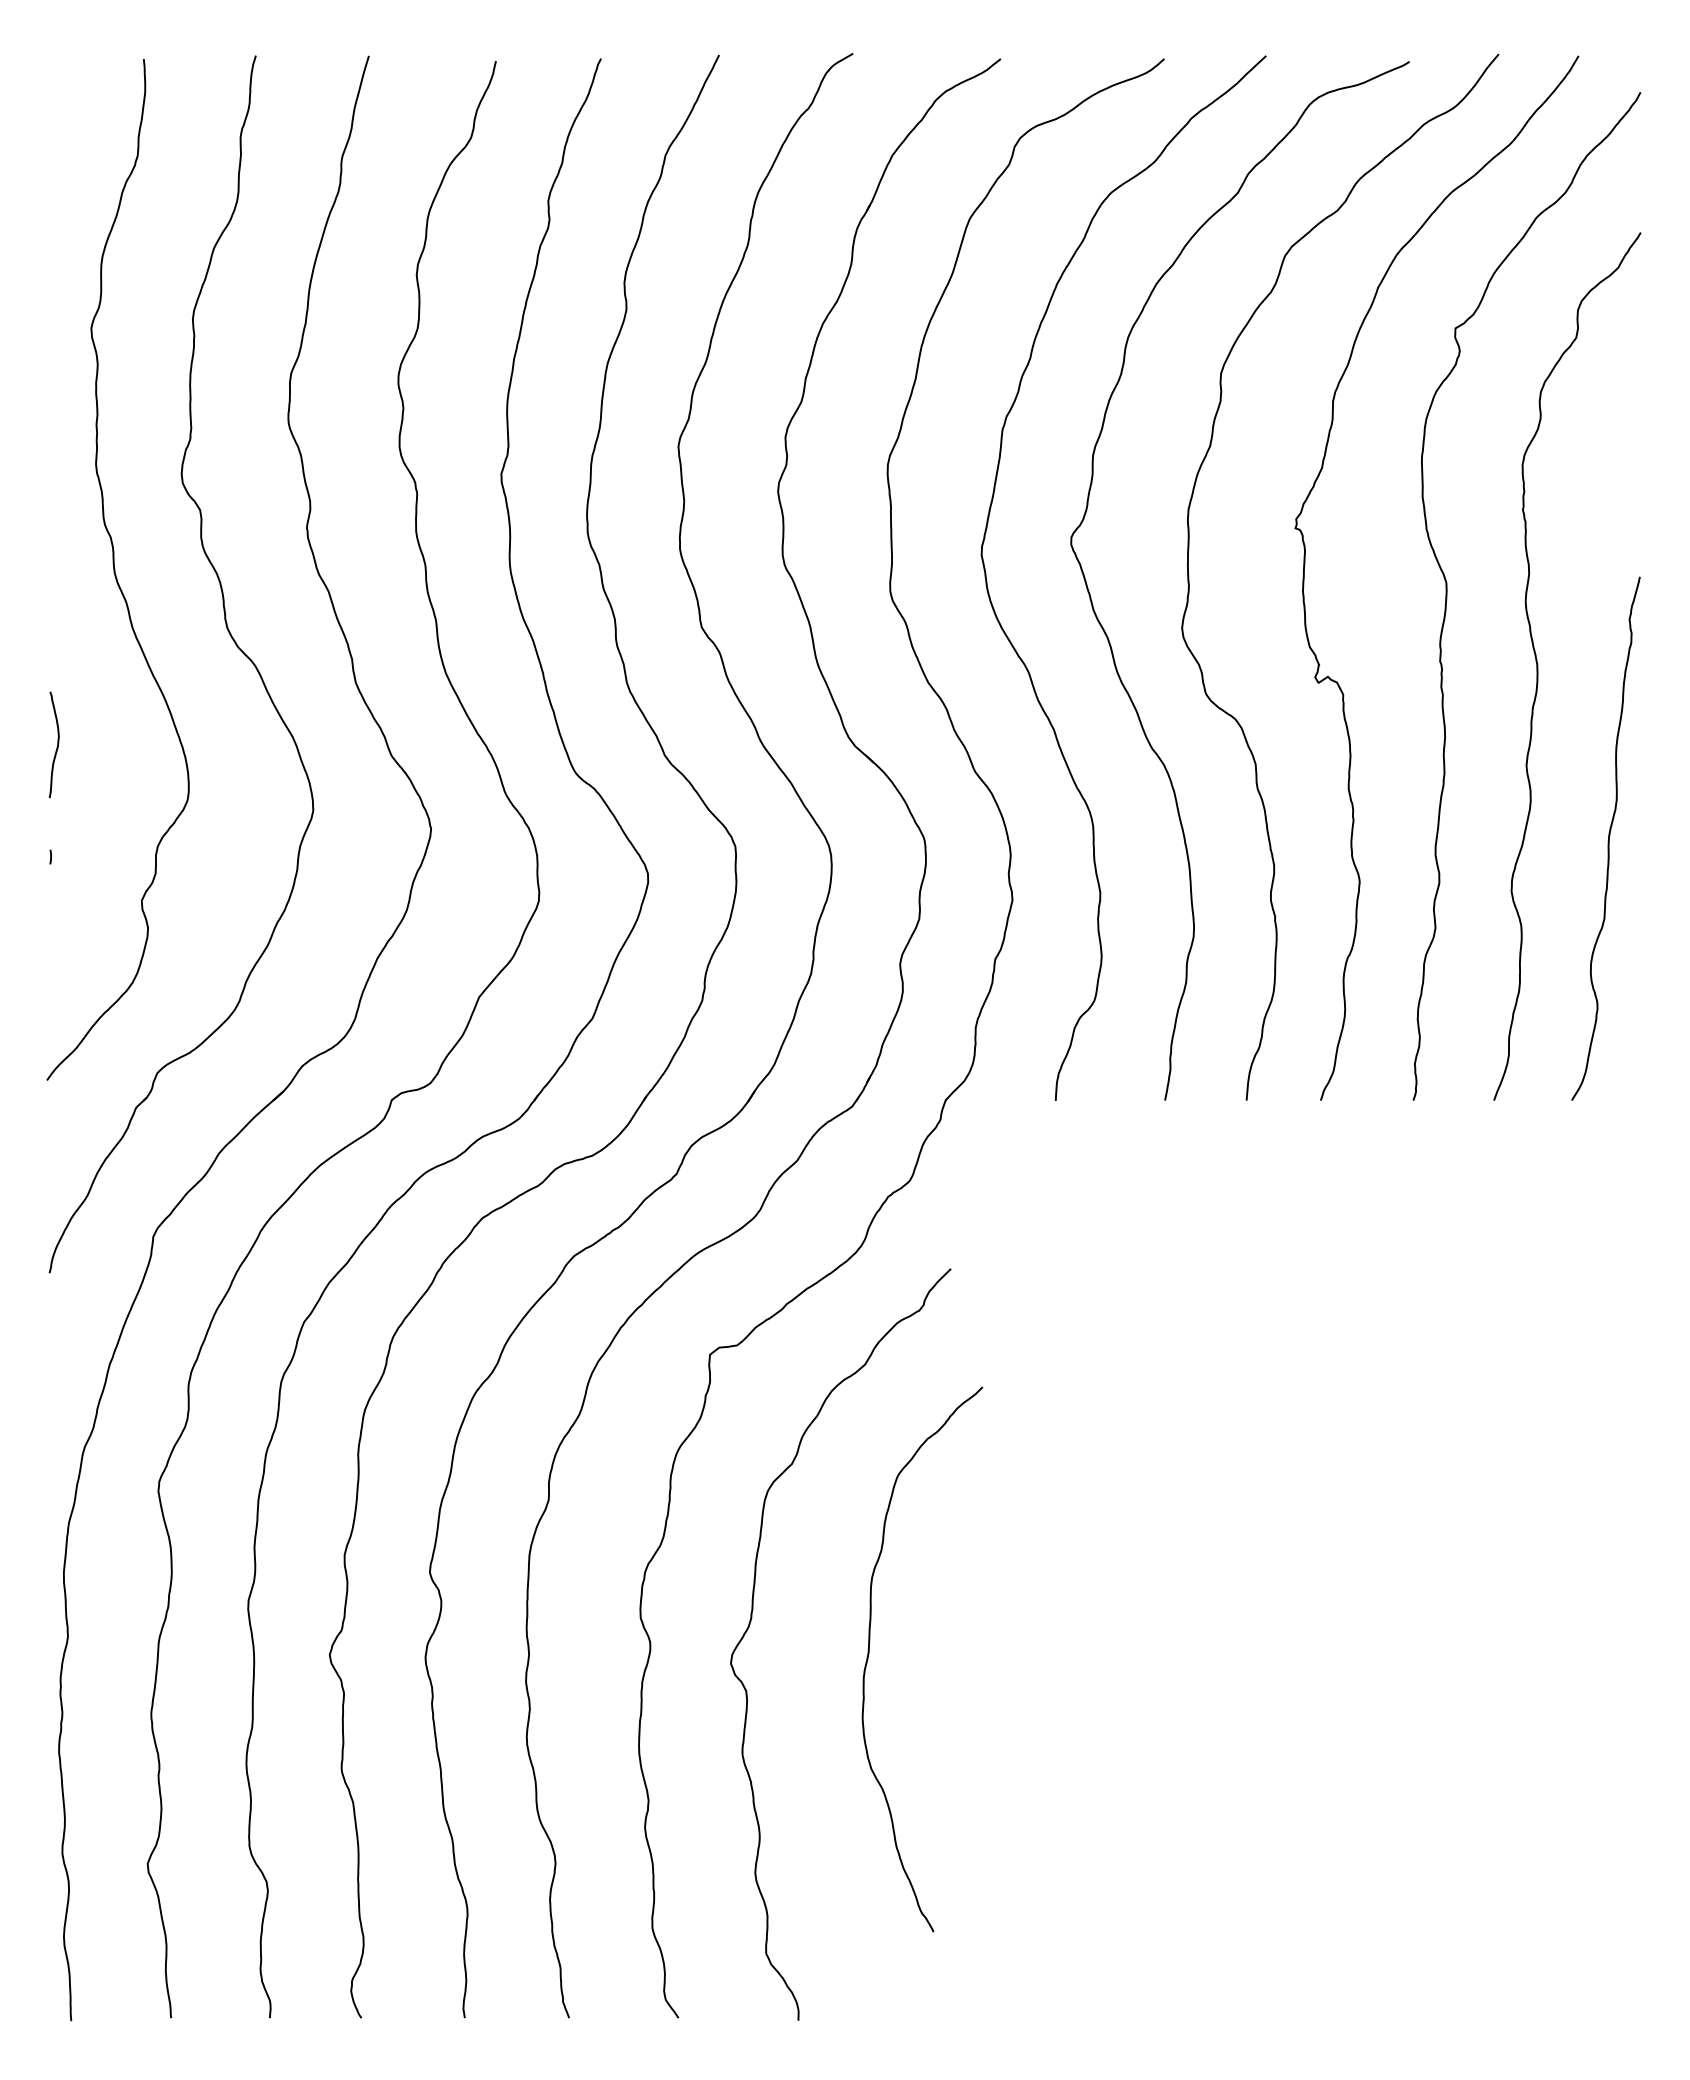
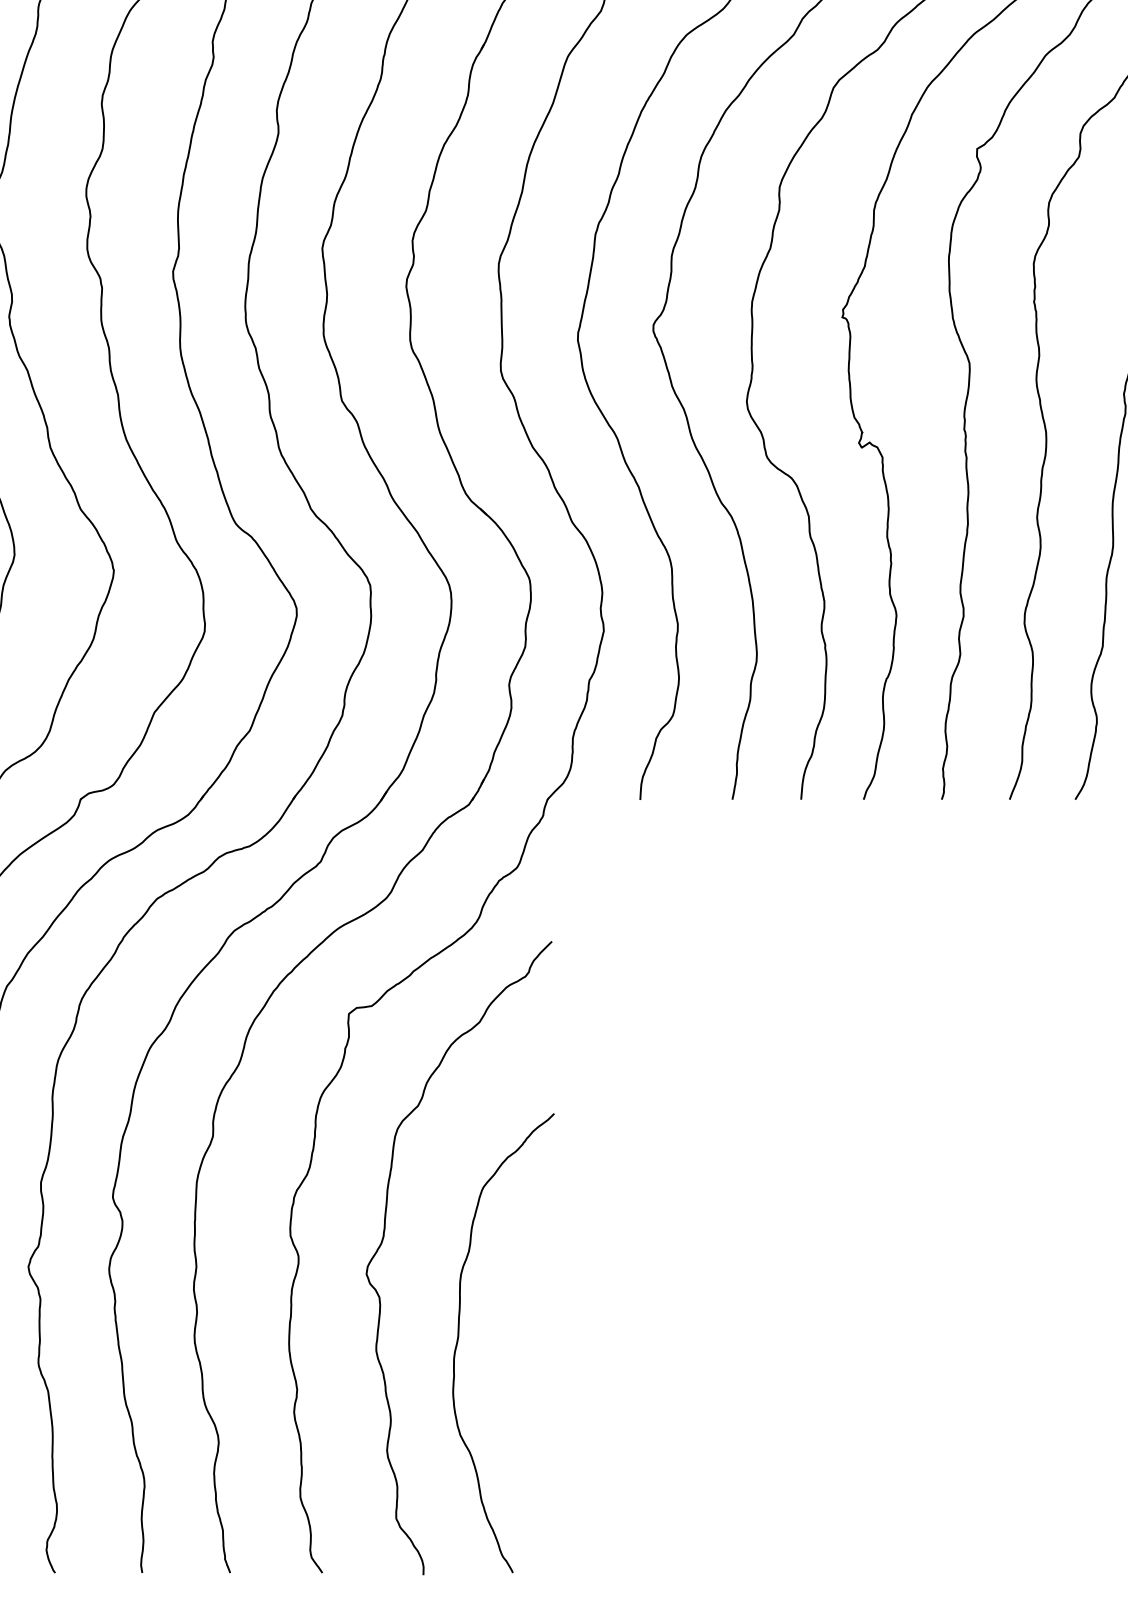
curve: (869, 1654) -> (458, 1339), moved

